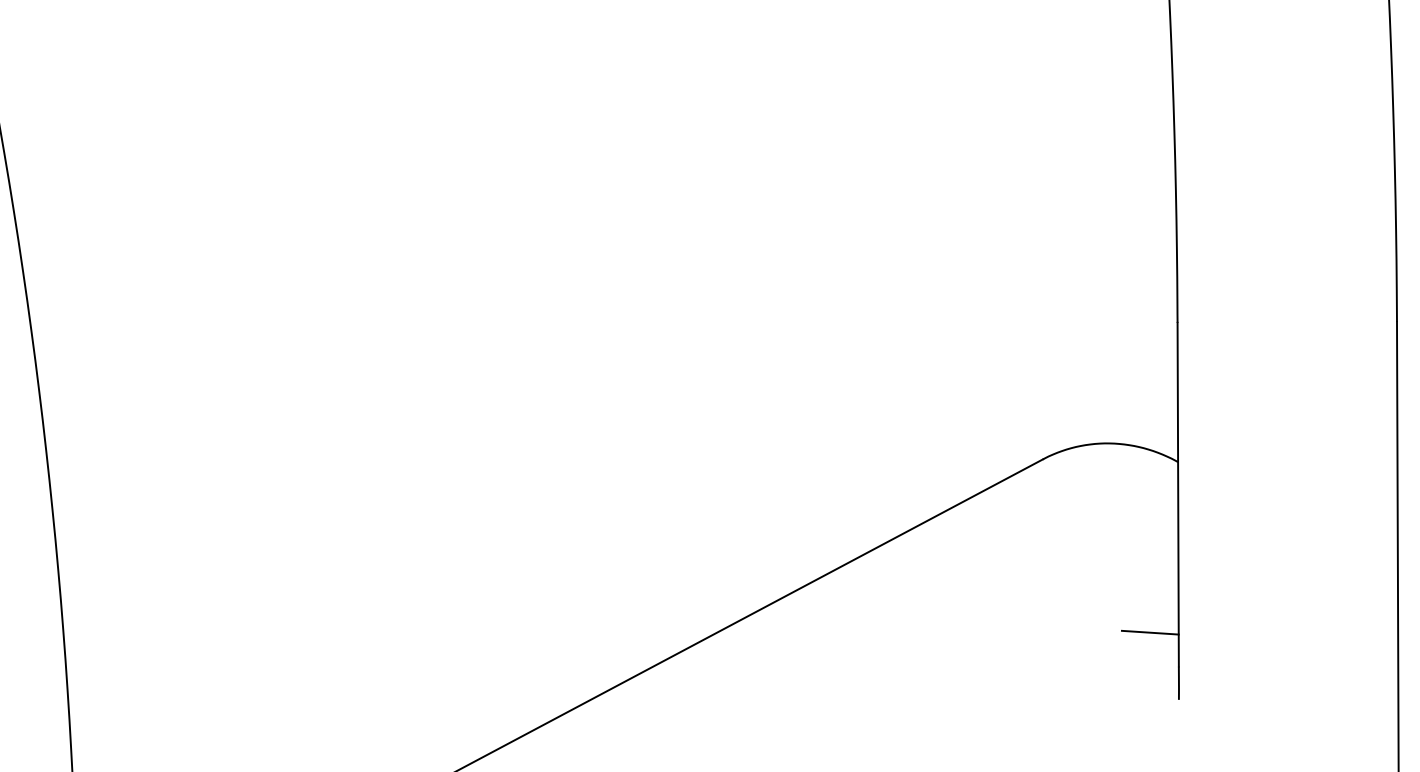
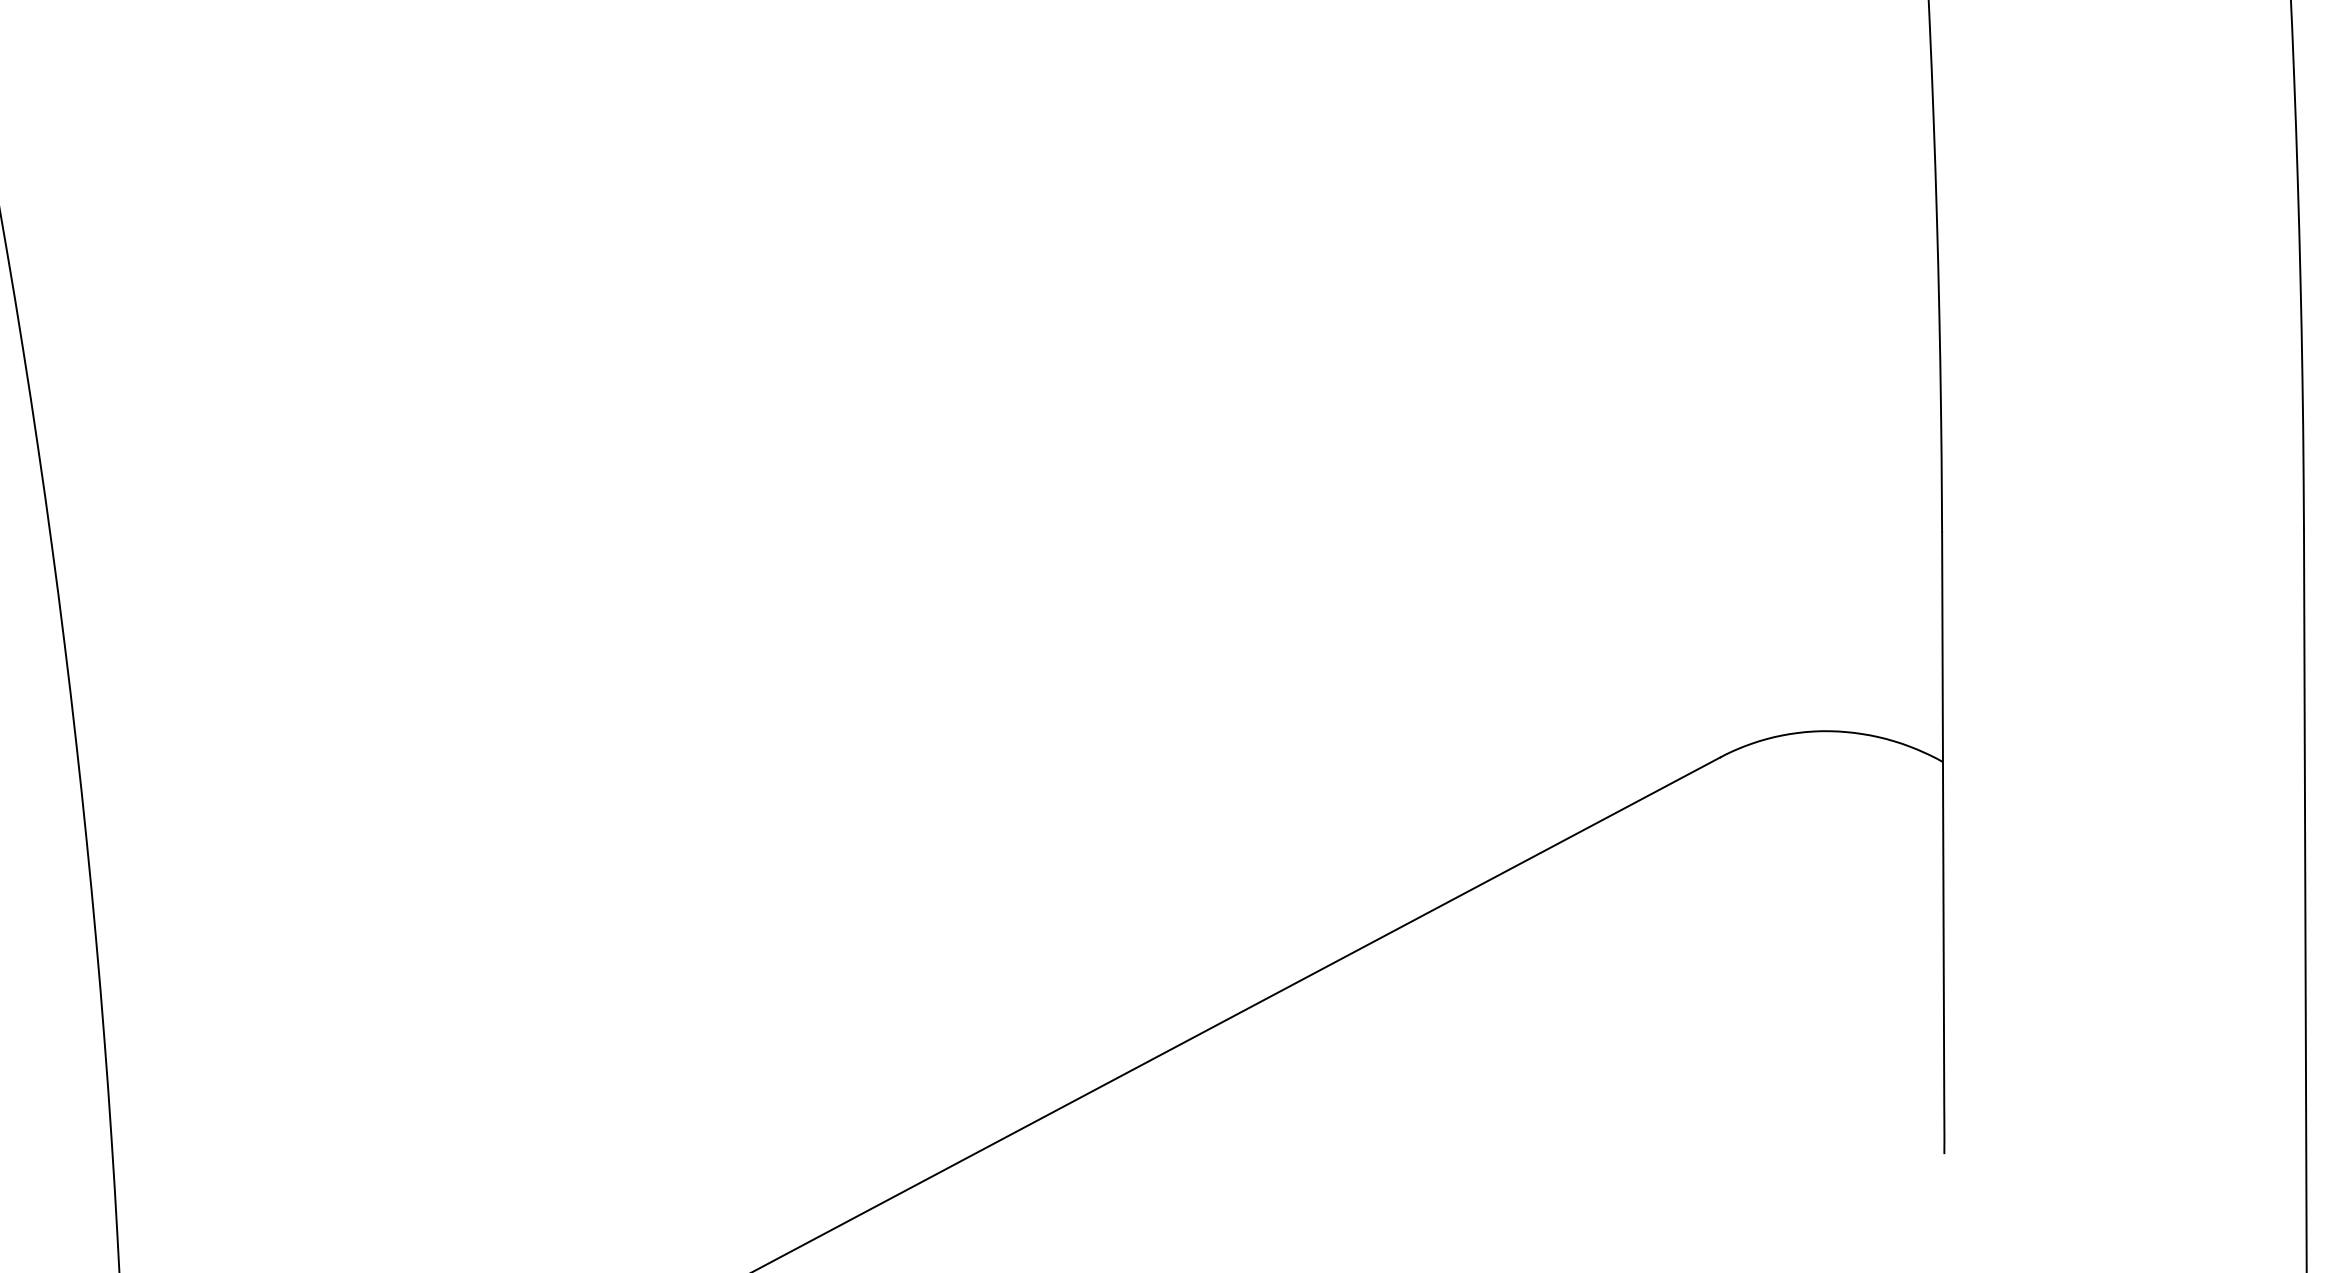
line: (1149, 632) -> (1895, 1043), removed

